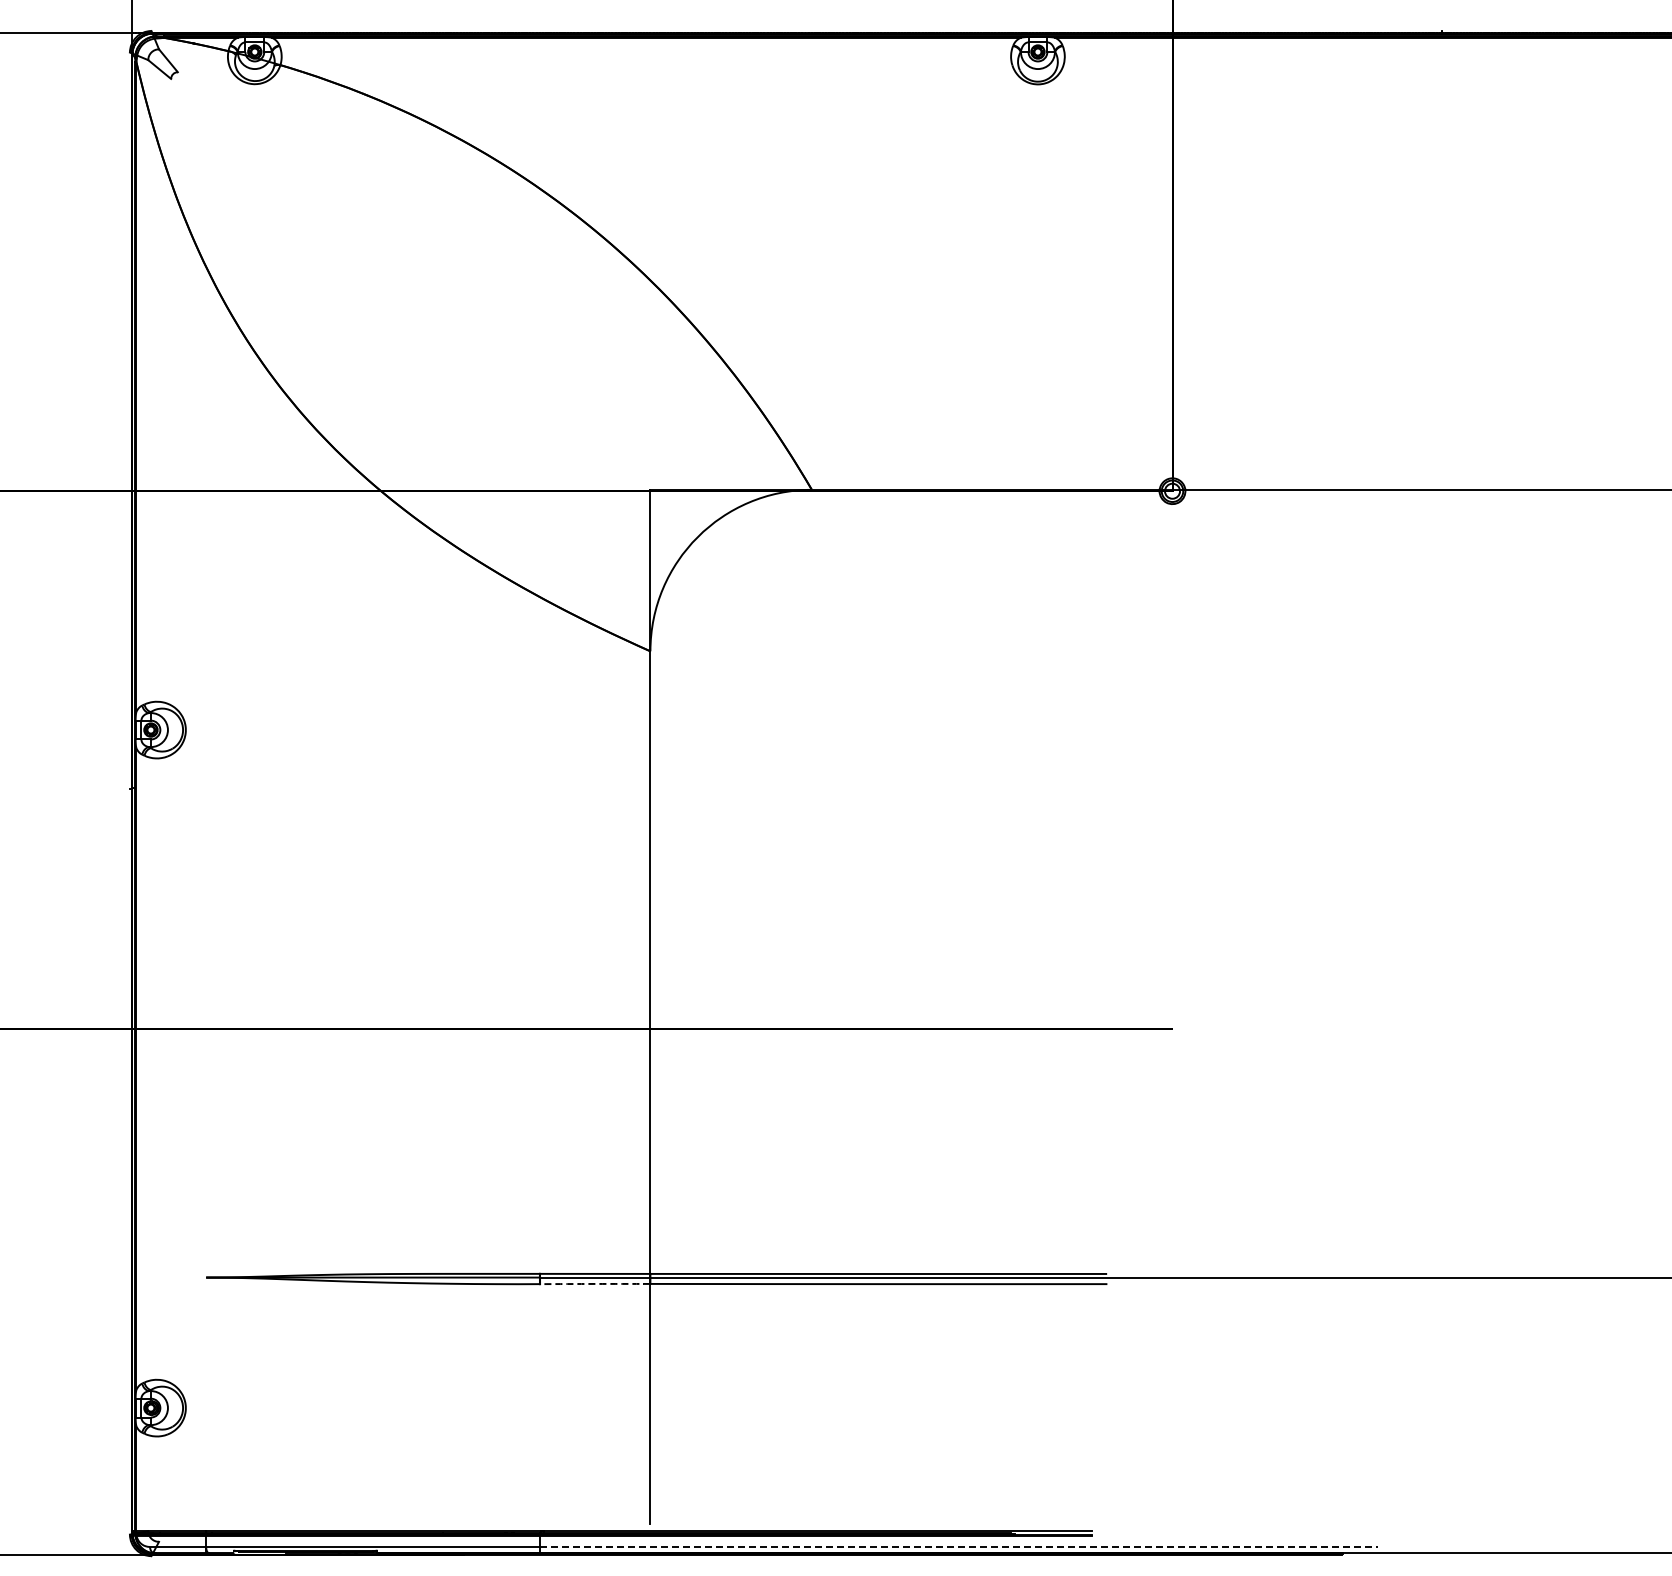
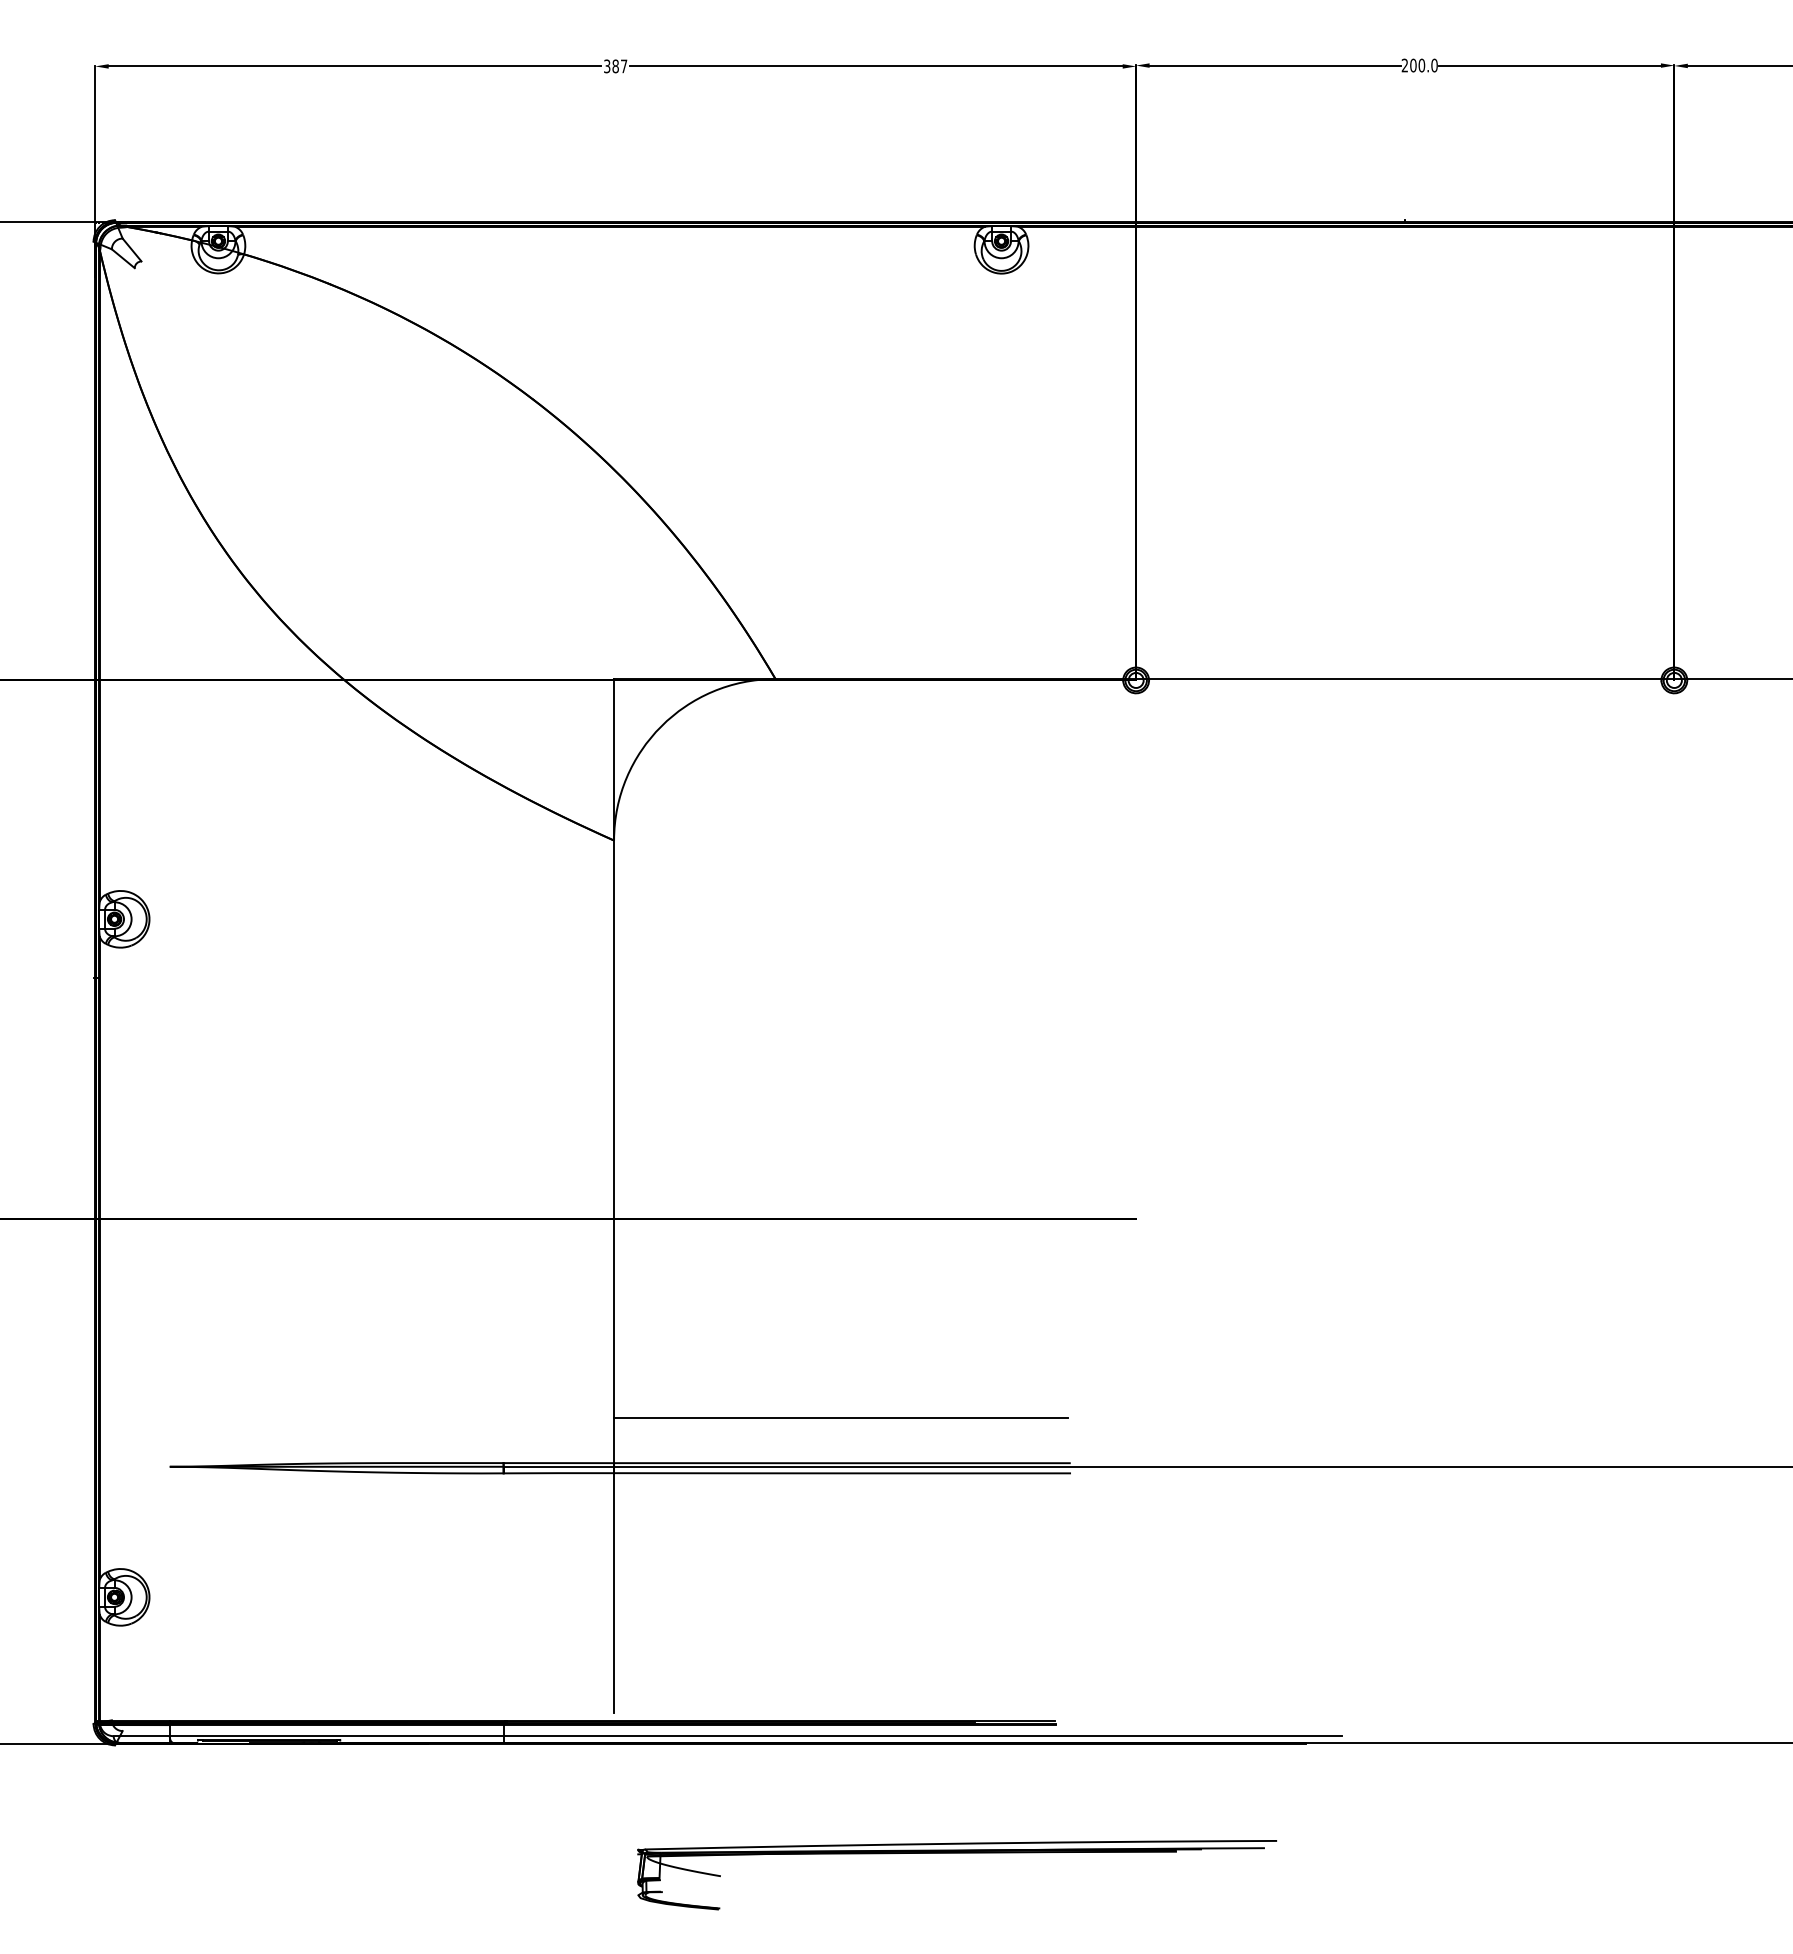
line: (877, 1229) -> (841, 1418), added
arc: (594, 1284) -> (558, 1473), dashed -> solid
line: (959, 1547) -> (923, 1736), dashed -> solid

